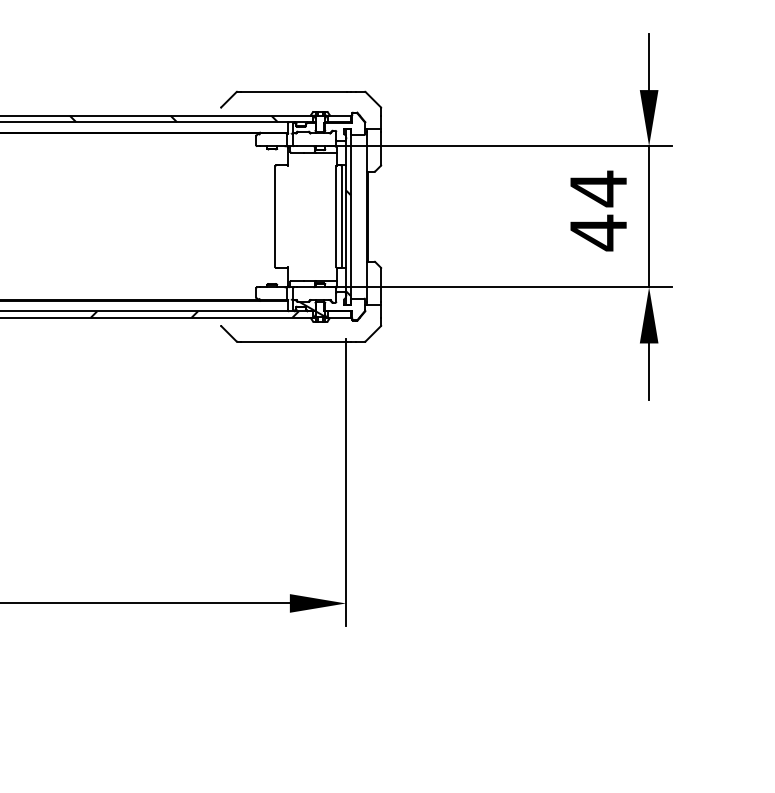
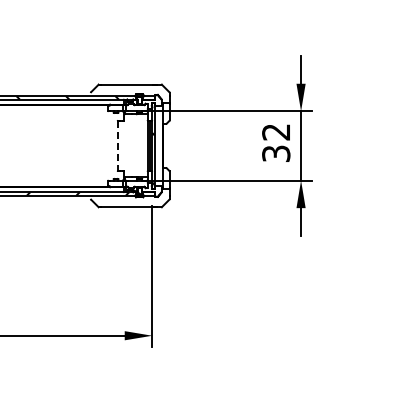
text: (599, 209) -> (276, 142), 44 -> 32
line: (275, 215) -> (117, 145), solid -> dashed

